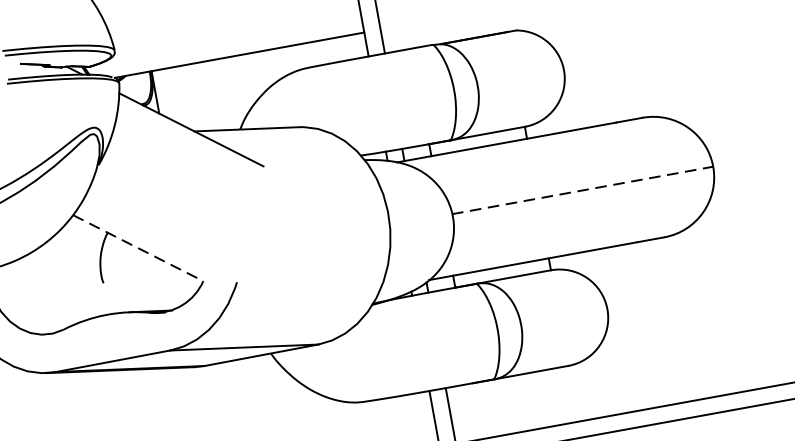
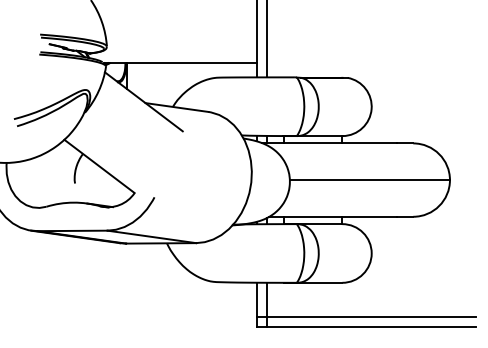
line: (583, 190) -> (370, 180), dashed -> solid
line: (138, 248) -> (99, 166), dashed -> solid

